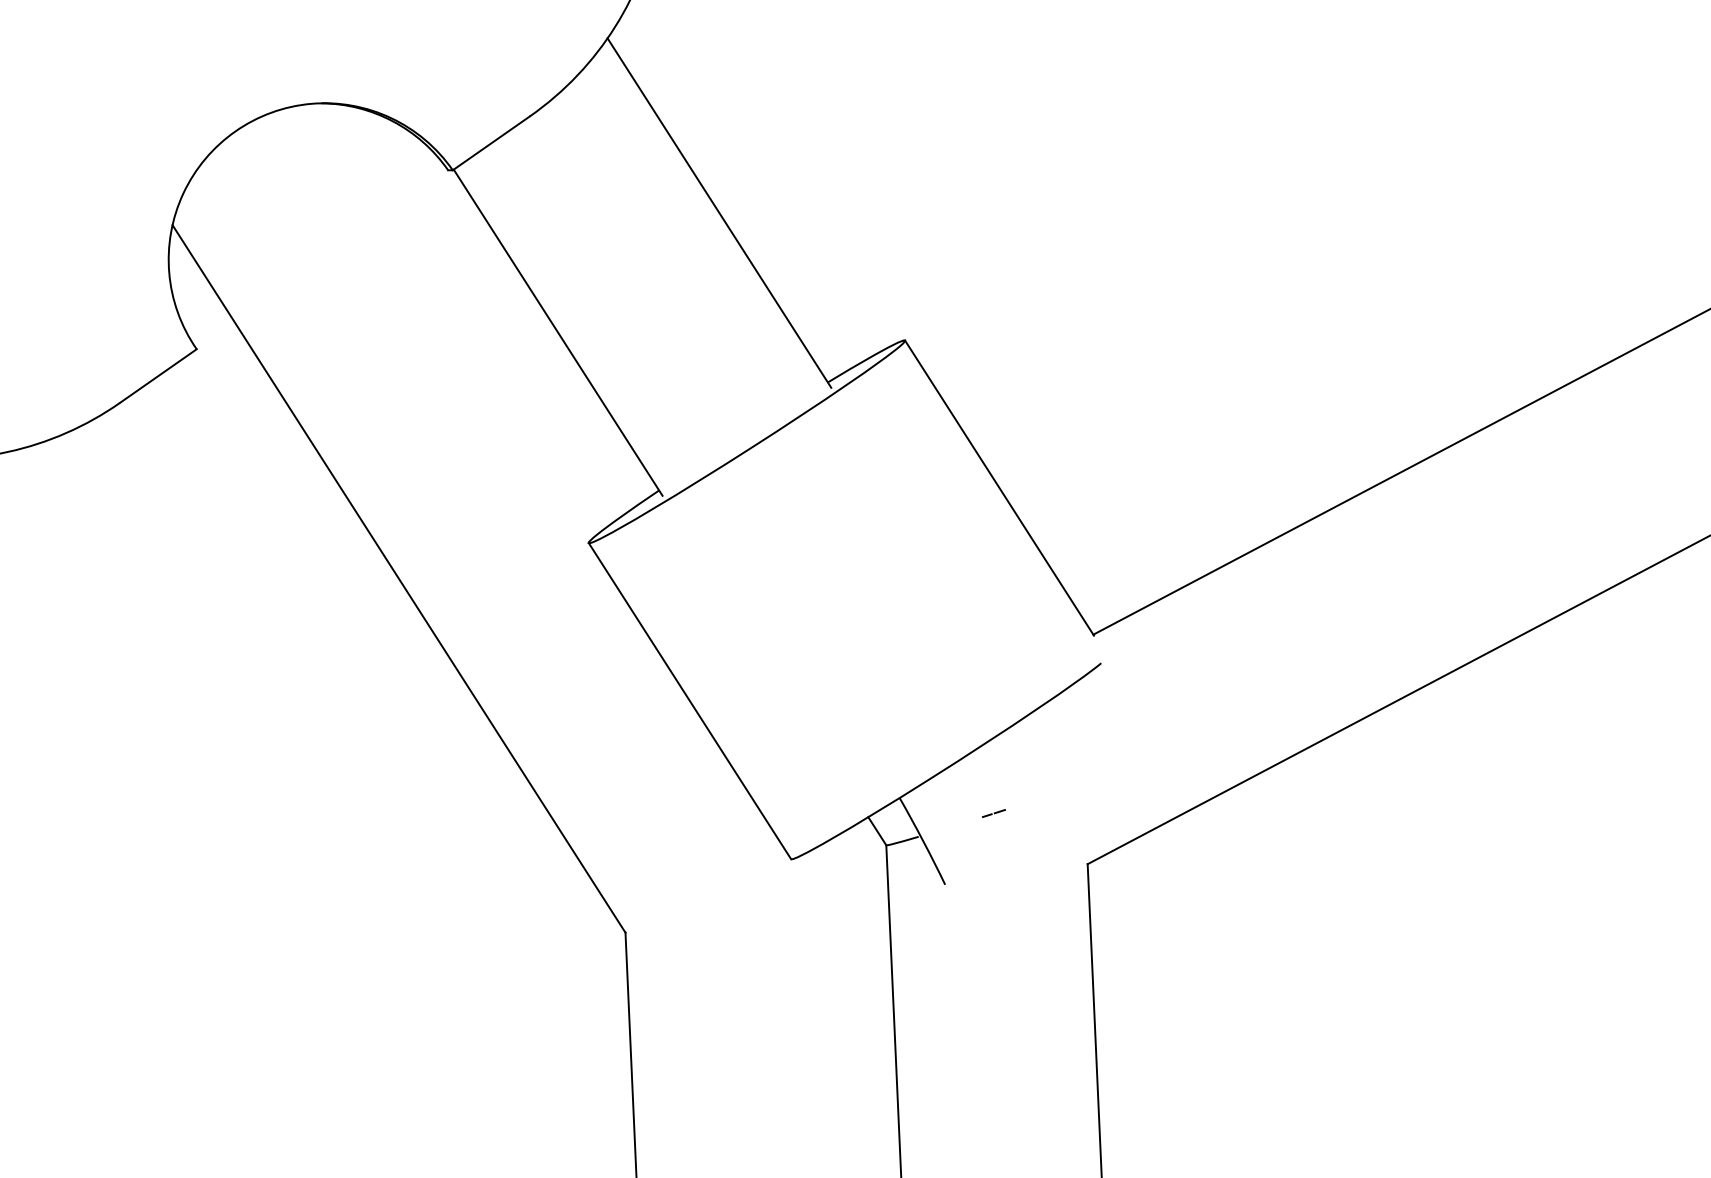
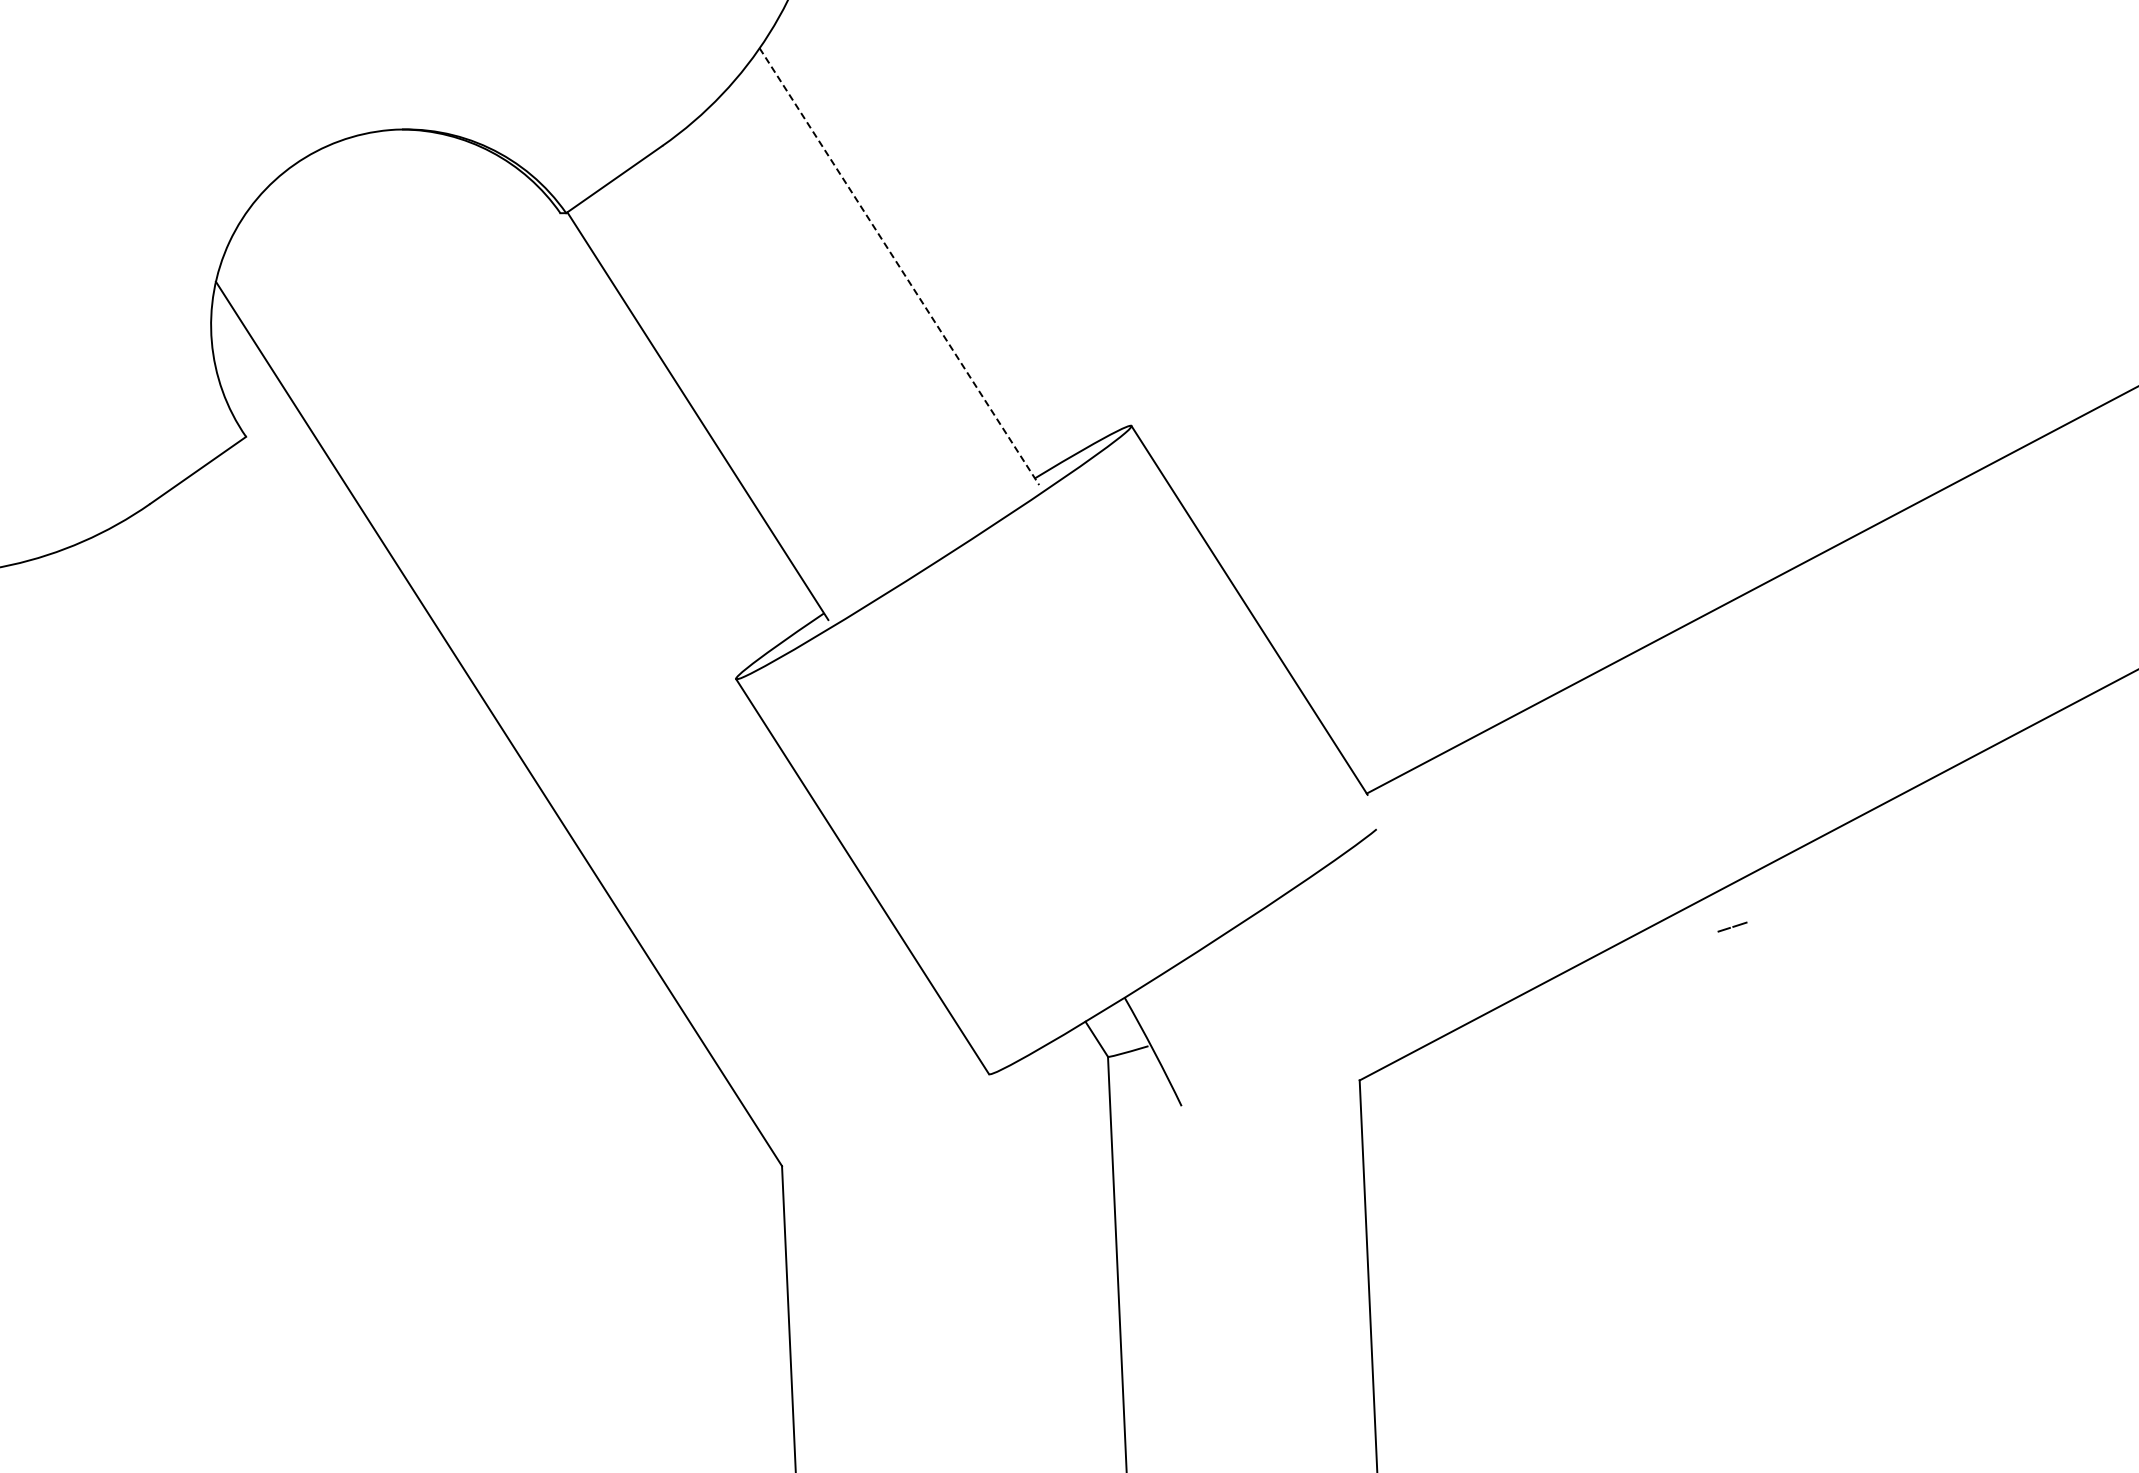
line: (719, 213) -> (899, 267), solid -> dashed
line: (993, 813) -> (1732, 926), moved

